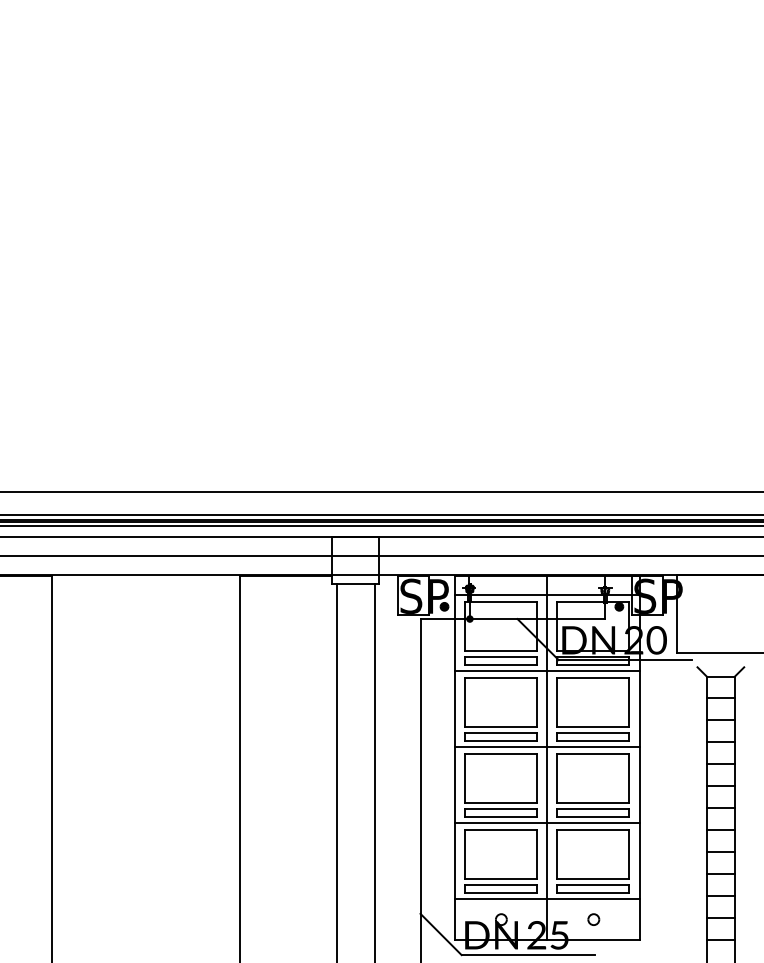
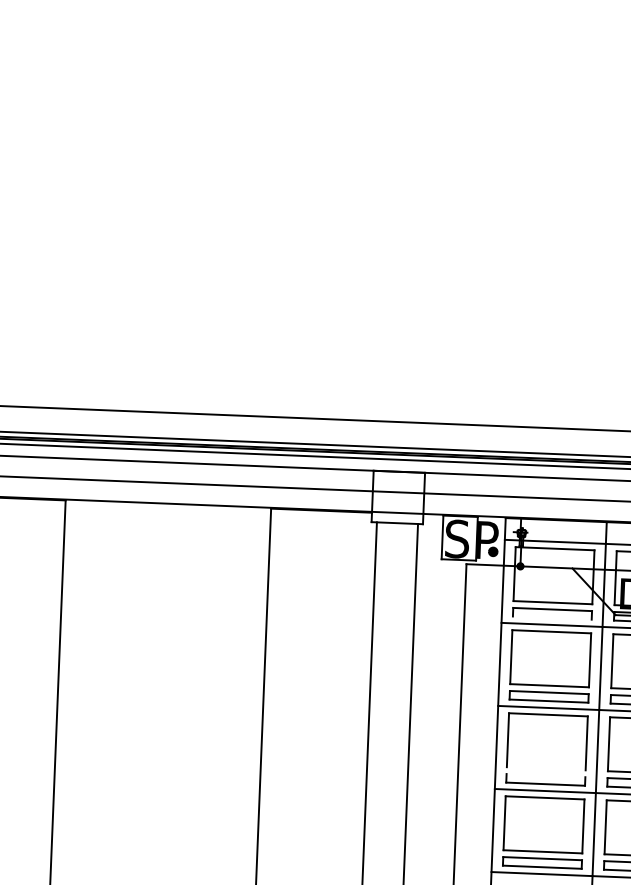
line: (500, 665) -> (551, 618), removed
line: (500, 802) -> (545, 768), removed
line: (500, 809) -> (545, 775), removed

